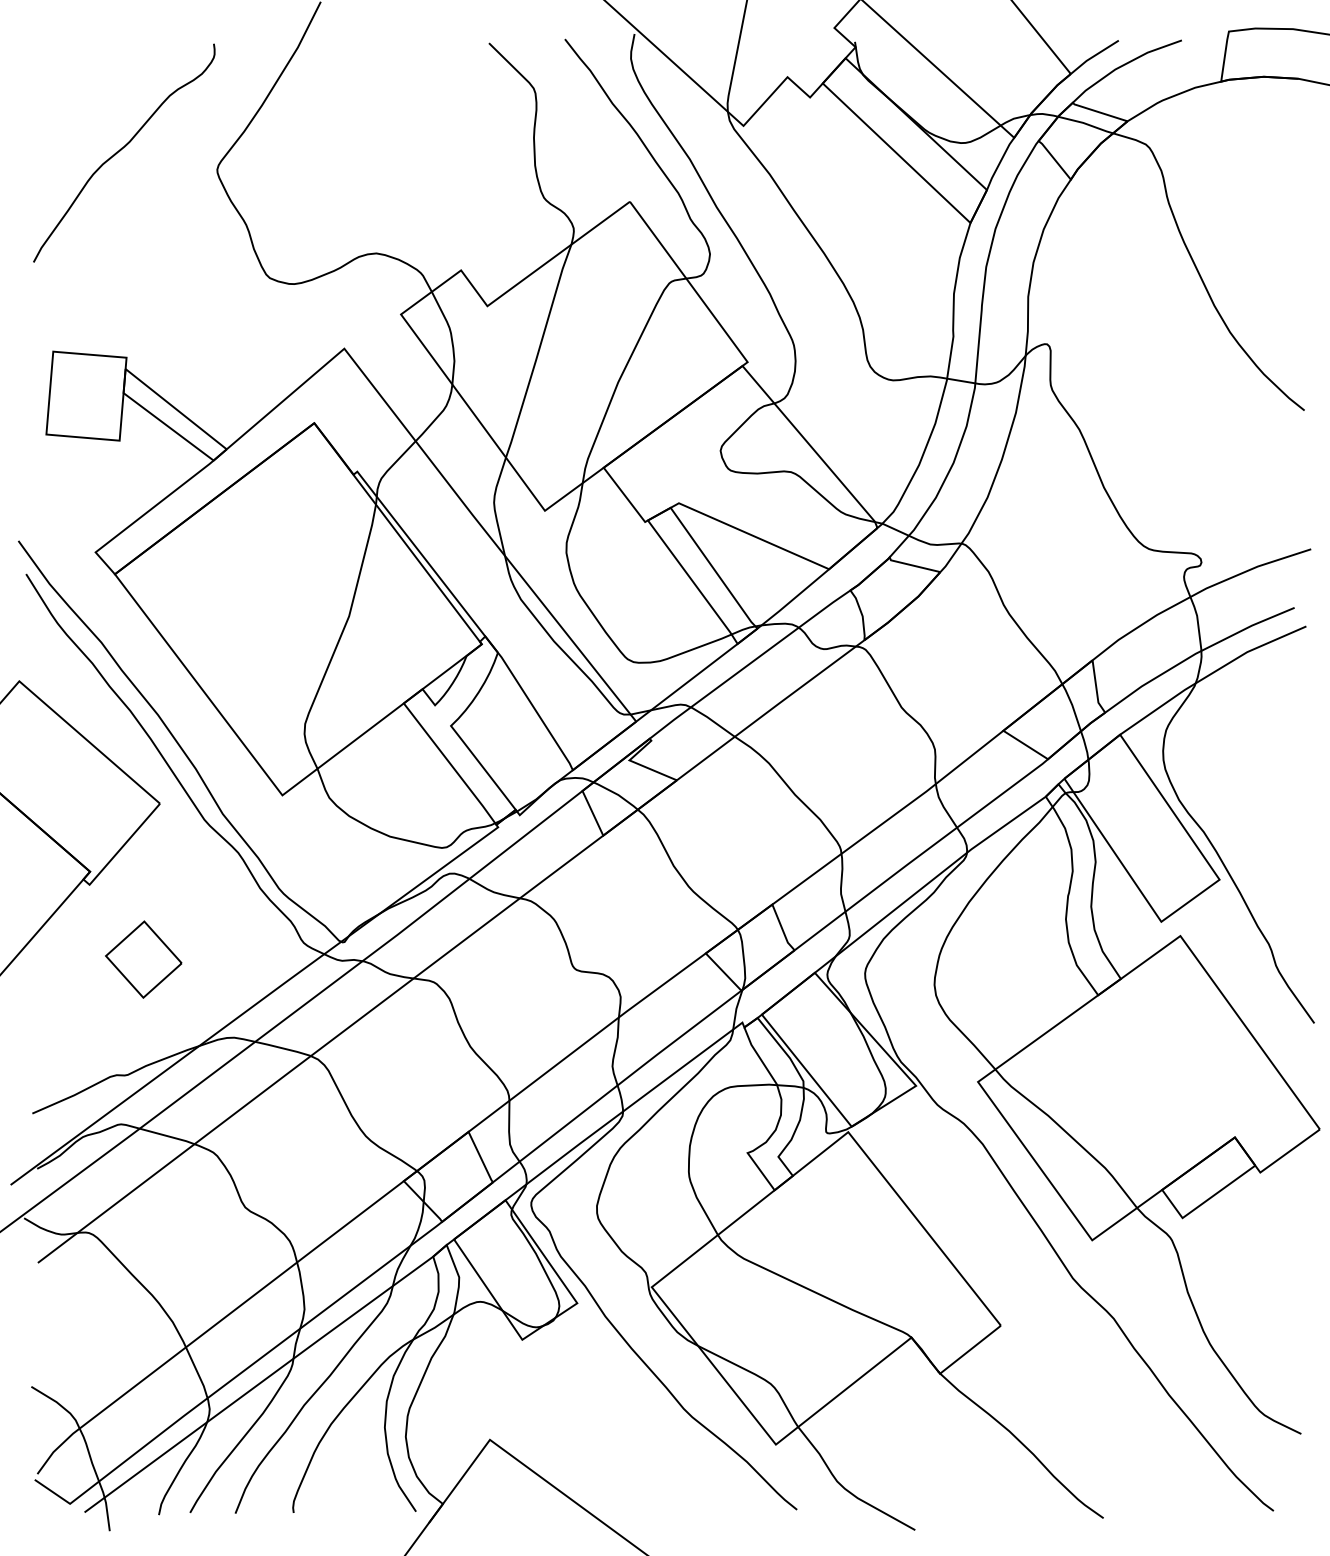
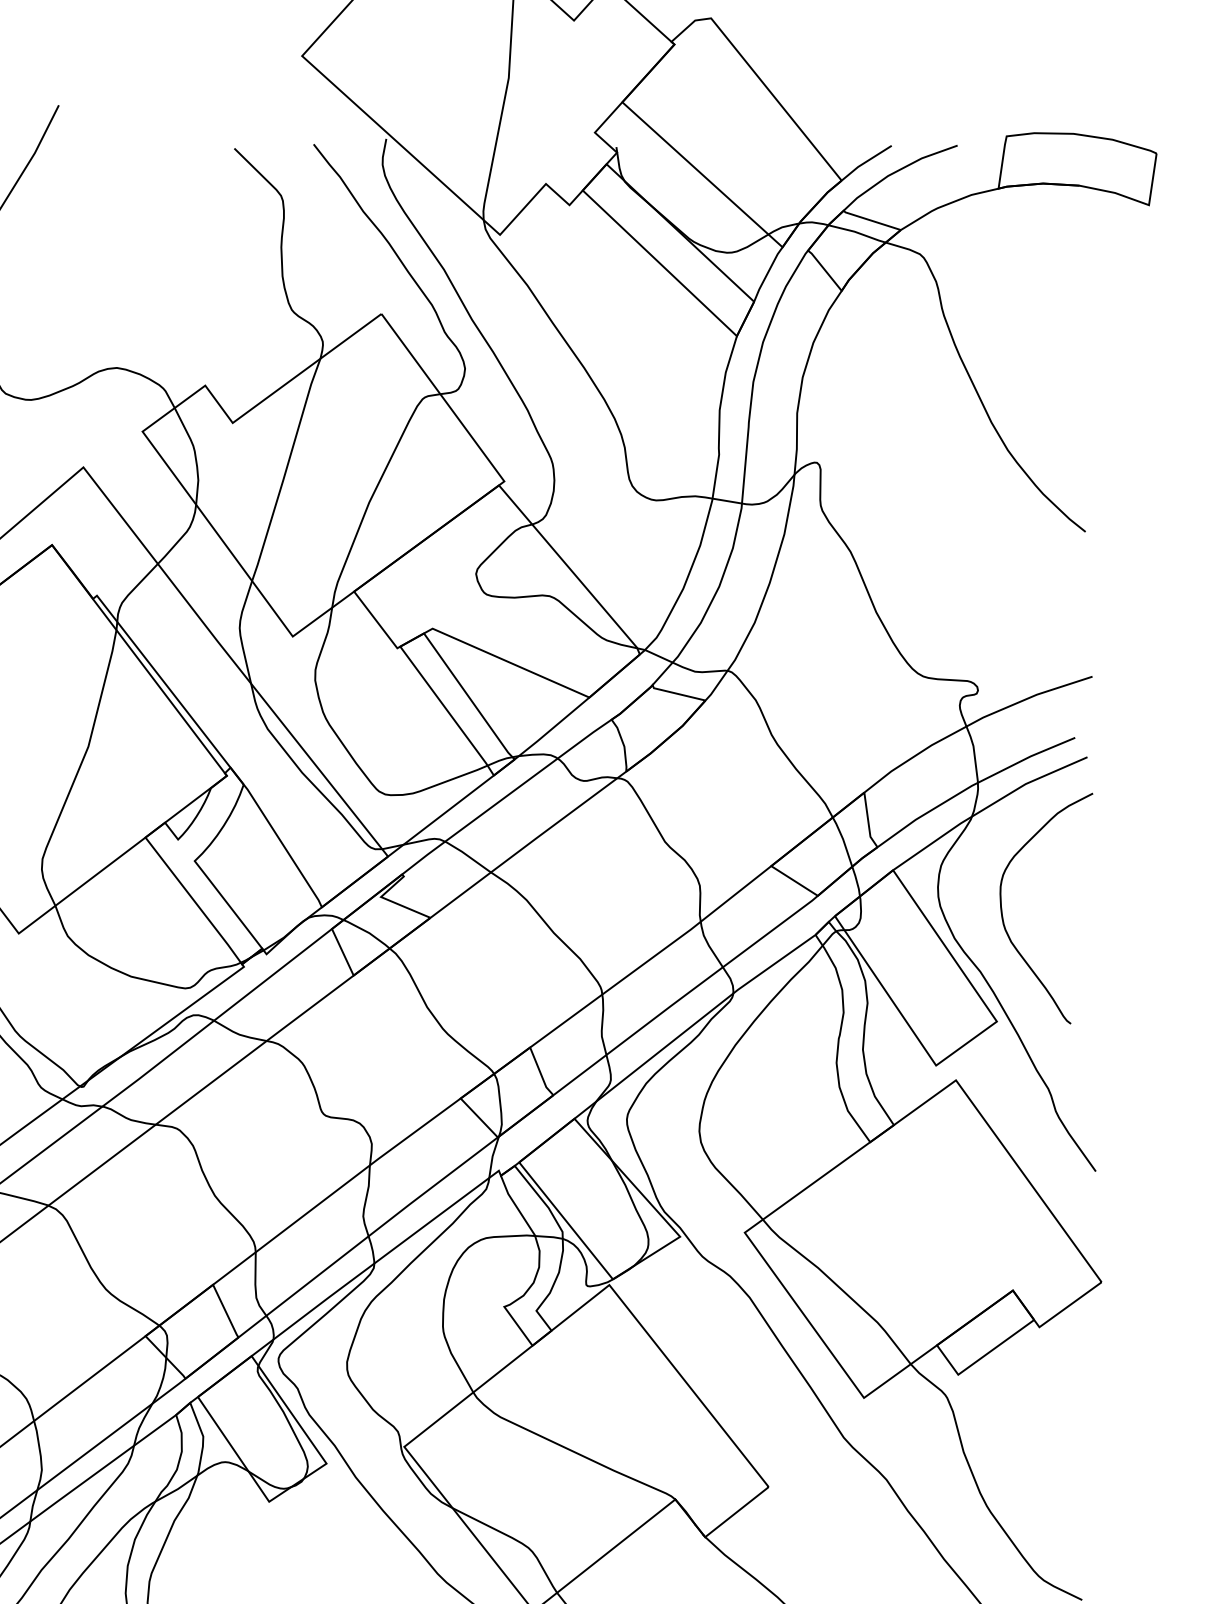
curve: (1225, 775) -> (1003, 912), added

